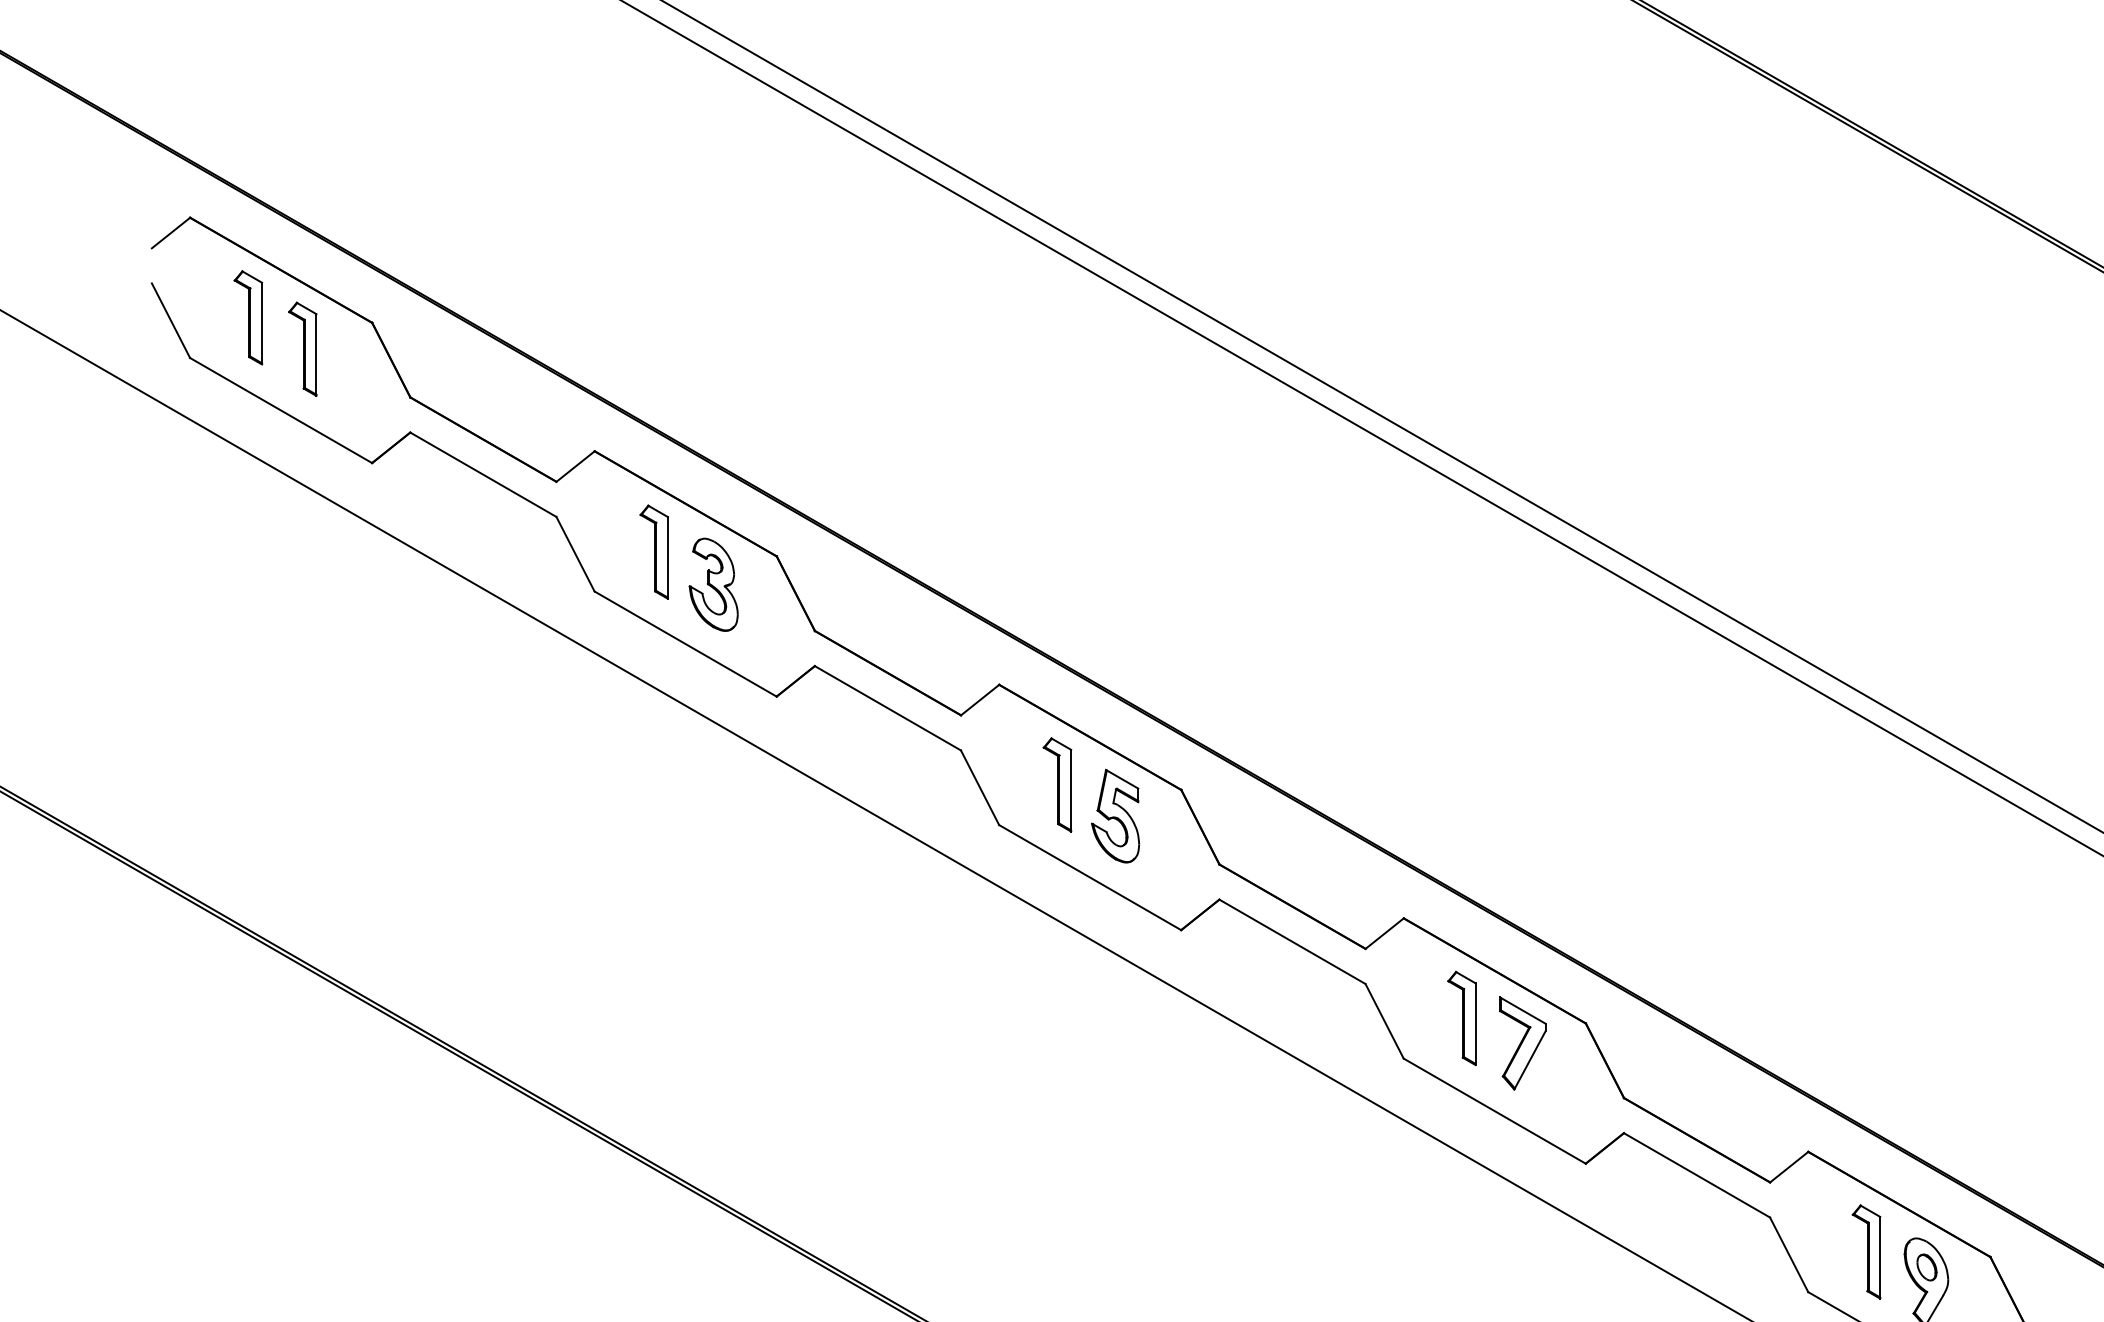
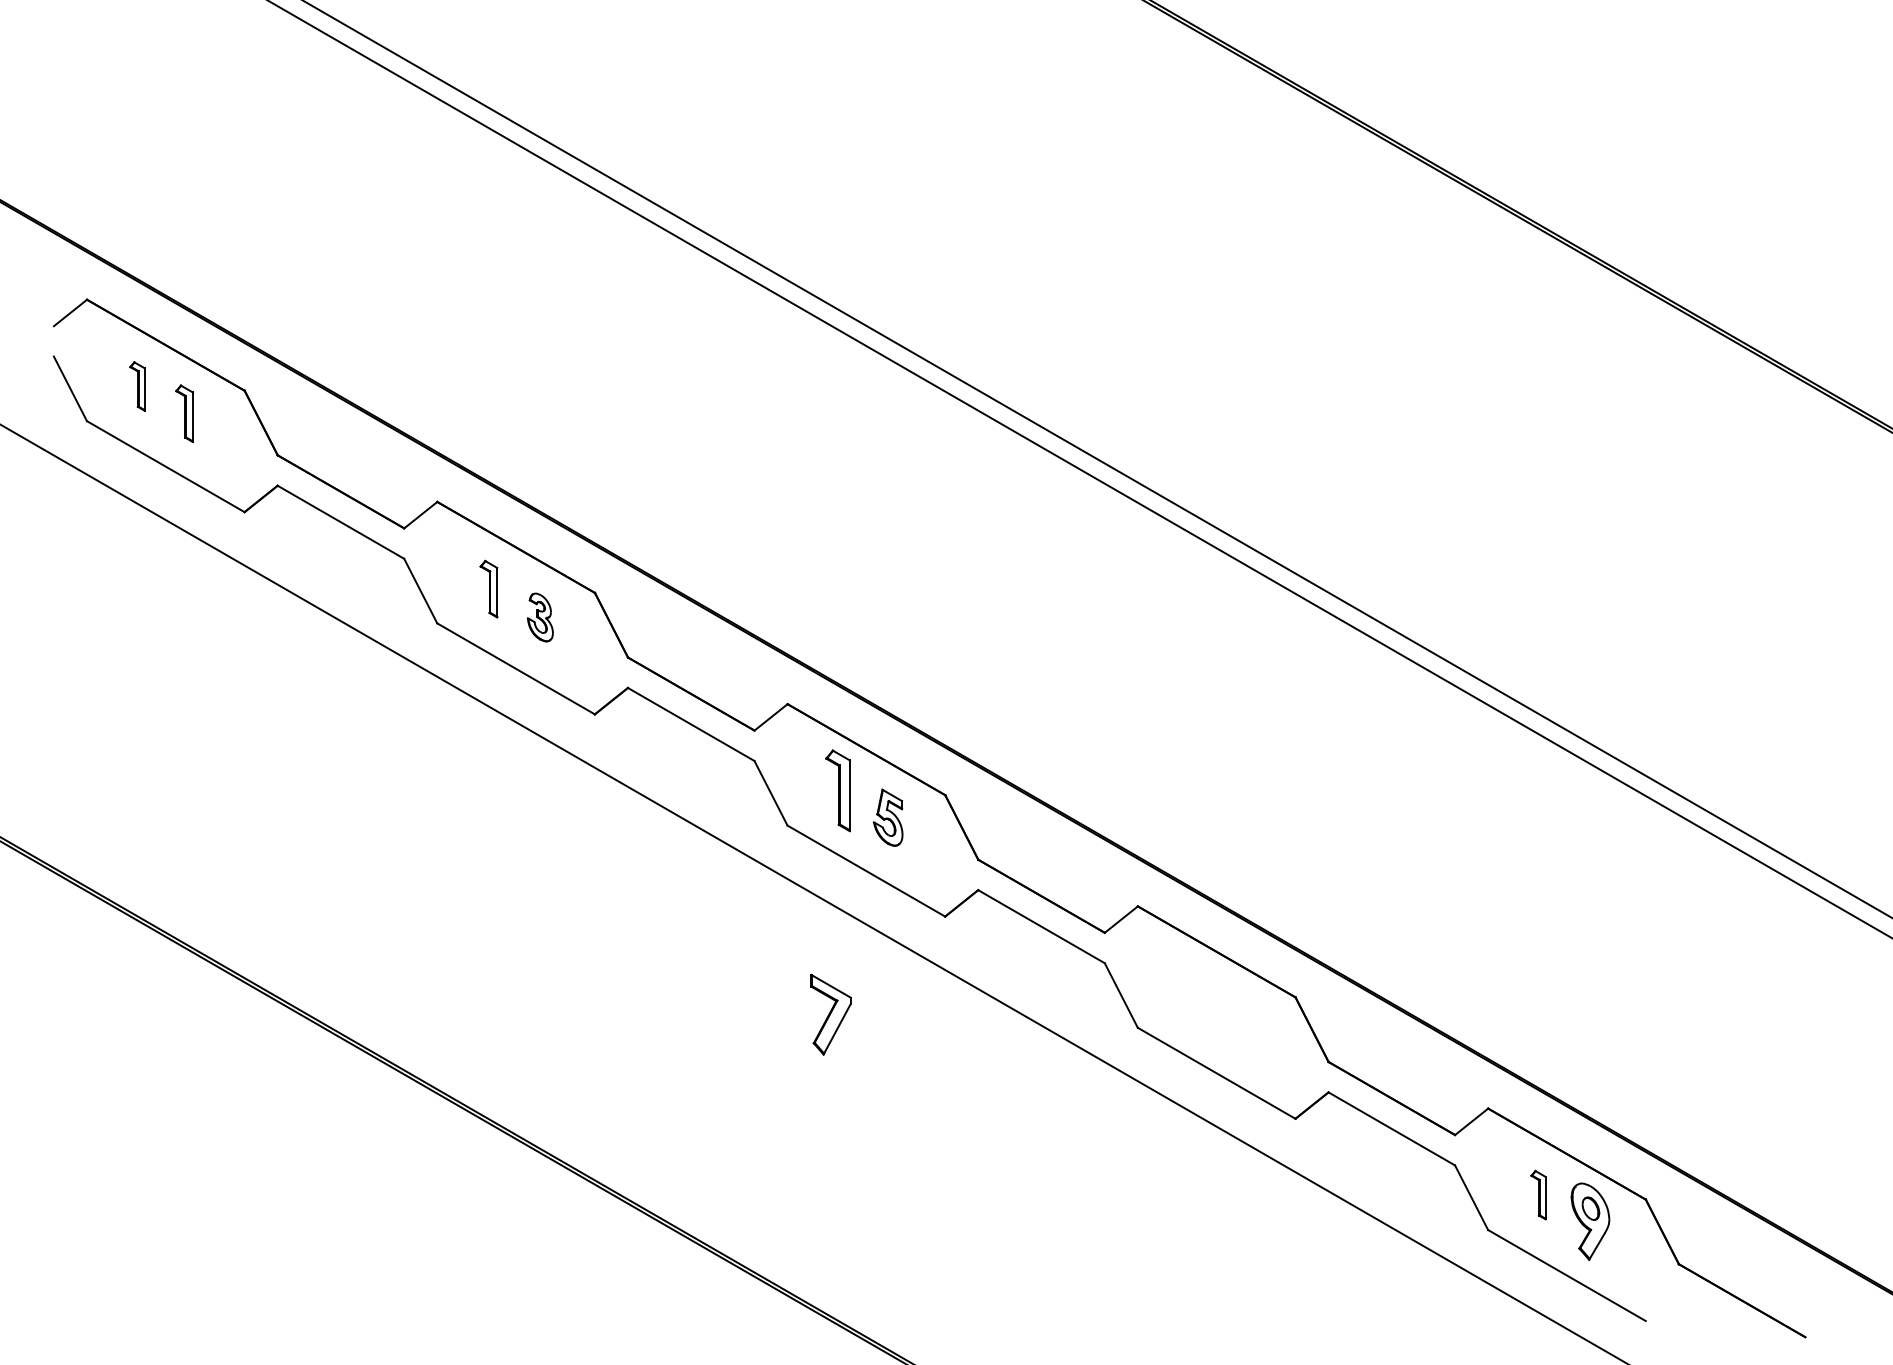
part: (248, 317) -> (137, 386), size x0.6
part: (302, 349) -> (184, 413), size x0.7
part: (653, 551) -> (488, 588), size x0.7
part: (713, 584) -> (540, 617), size x0.6
part: (1114, 815) -> (887, 817), size x0.7
part: (1462, 1017) -> (1188, 992), removed
part: (1522, 1043) -> (830, 1014), moved
part: (1866, 1251) -> (1538, 1194), size x0.6

